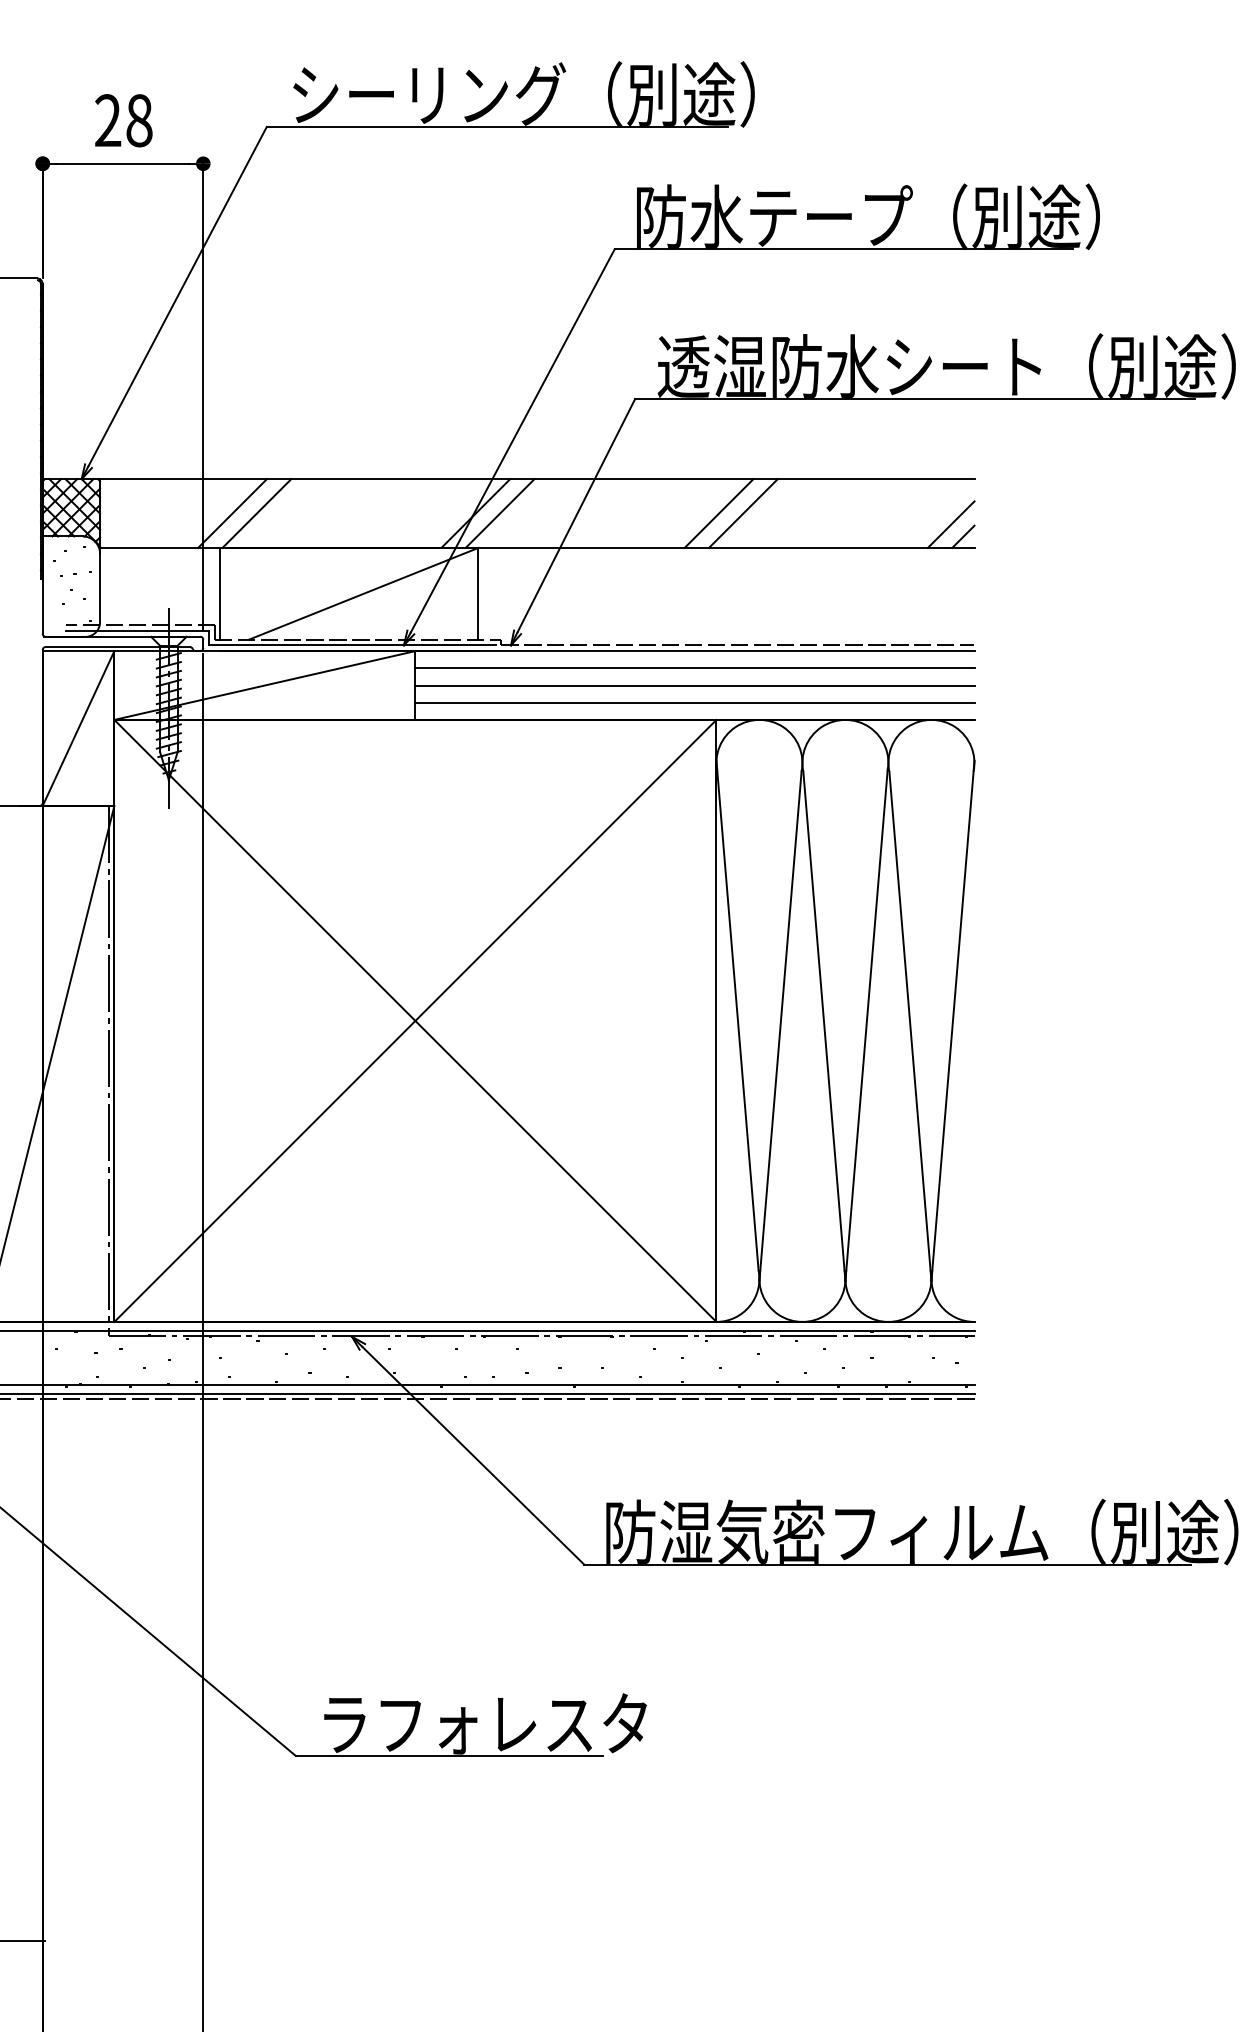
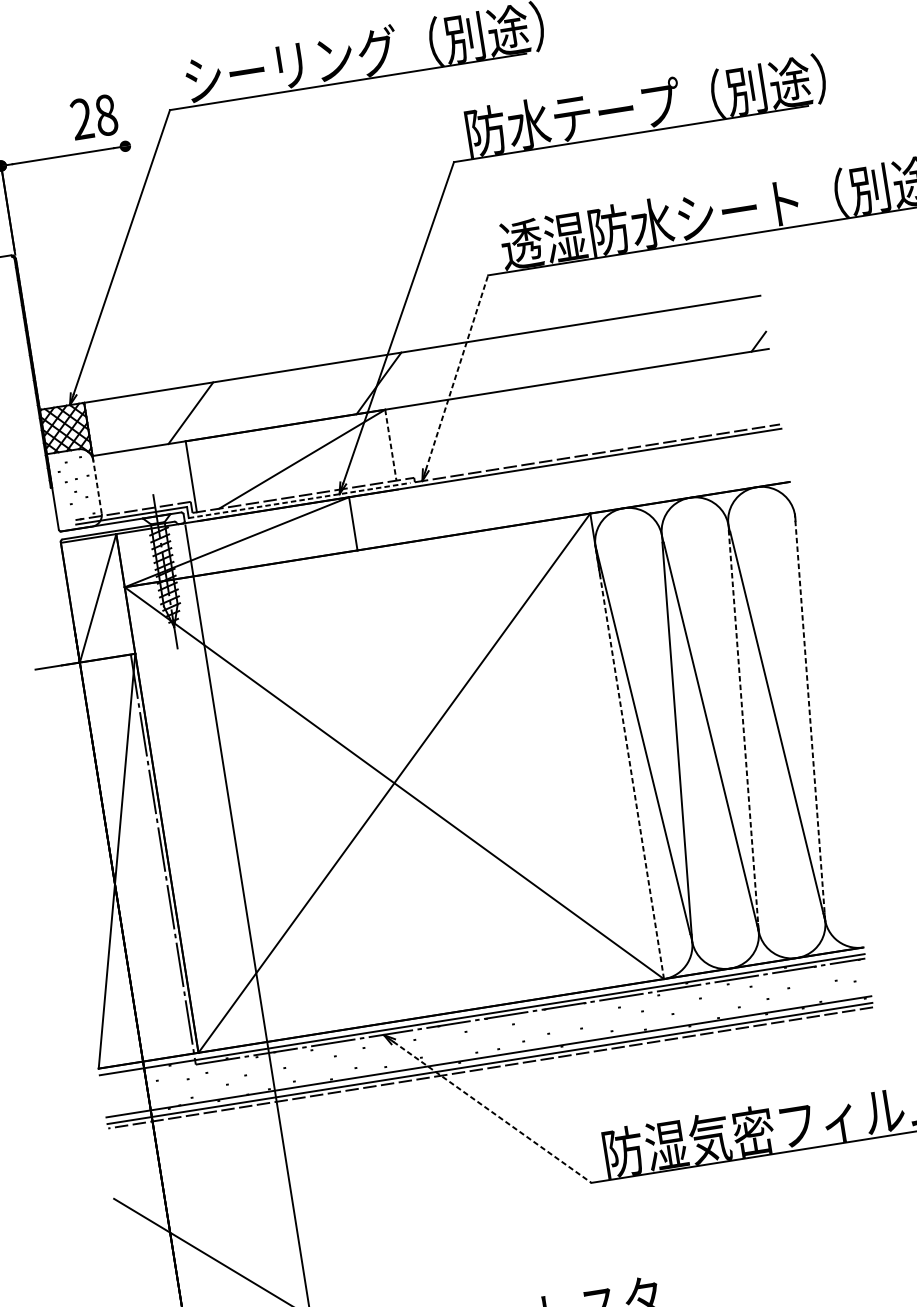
text: (123, 120) -> (93, 117), moved
line: (203, 394) -> (153, 324), removed
line: (256, 513) -> (209, 410), removed
line: (499, 513) -> (397, 380), removed
line: (718, 513) -> (566, 353), removed
line: (743, 513) -> (585, 350), removed
line: (576, 515) -> (457, 372), solid -> dashed
line: (950, 524) -> (747, 333), removed
line: (100, 587) -> (97, 486), solid -> dashed
line: (478, 593) -> (390, 444), solid -> dashed
line: (352, 645) -> (299, 500), solid -> dashed
line: (694, 668) -> (567, 476), removed
line: (694, 685) -> (569, 489), removed
line: (694, 702) -> (571, 502), removed
line: (953, 1020) -> (810, 716), solid -> dashed
line: (866, 1025) -> (743, 731), solid -> dashed
line: (716, 1042) -> (629, 763), solid -> dashed
line: (473, 1456) -> (492, 1112), solid -> dashed

